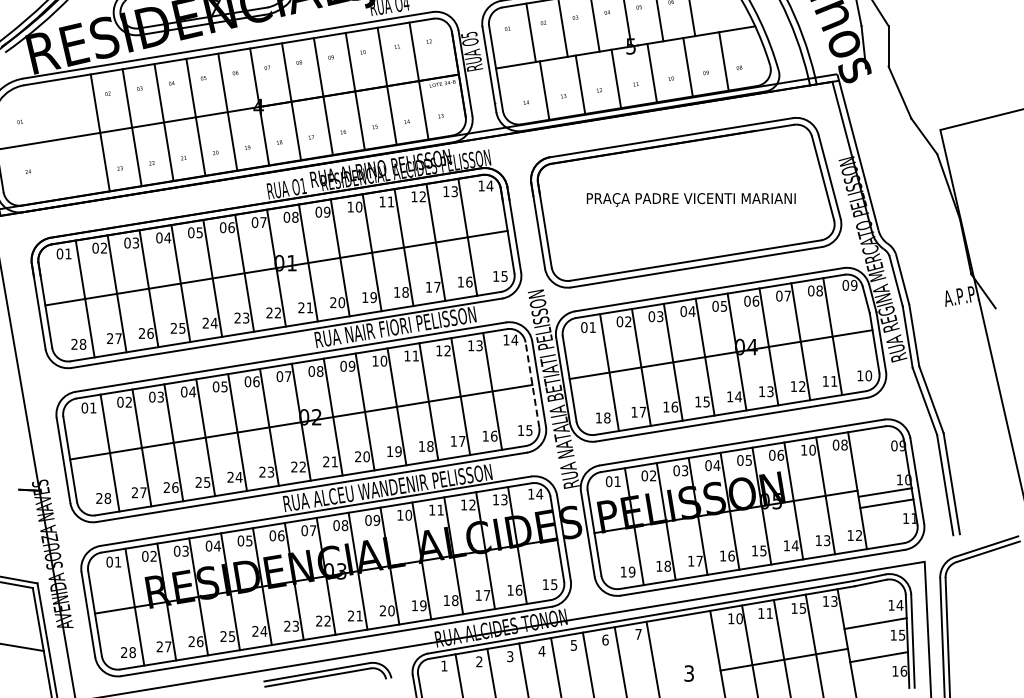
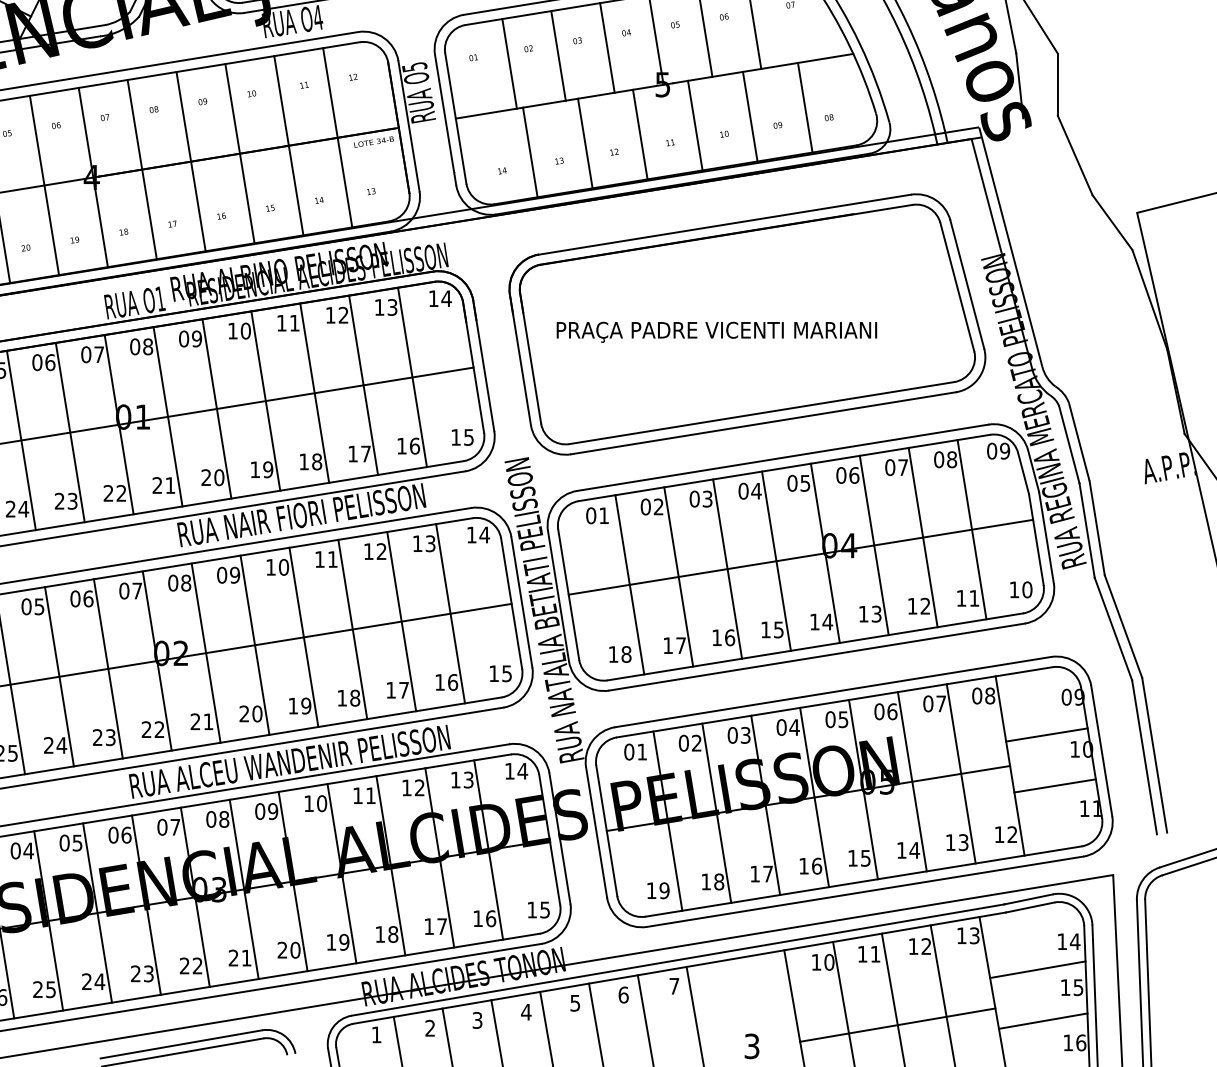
text: (690, 199) -> (715, 331), moved
line: (532, 384) -> (511, 603), dashed -> solid
text: (807, 449) -> (933, 702), 10 -> 07
line: (885, 492) -> (1046, 734), moved
text: (802, 608) -> (925, 946), 15 -> 12

